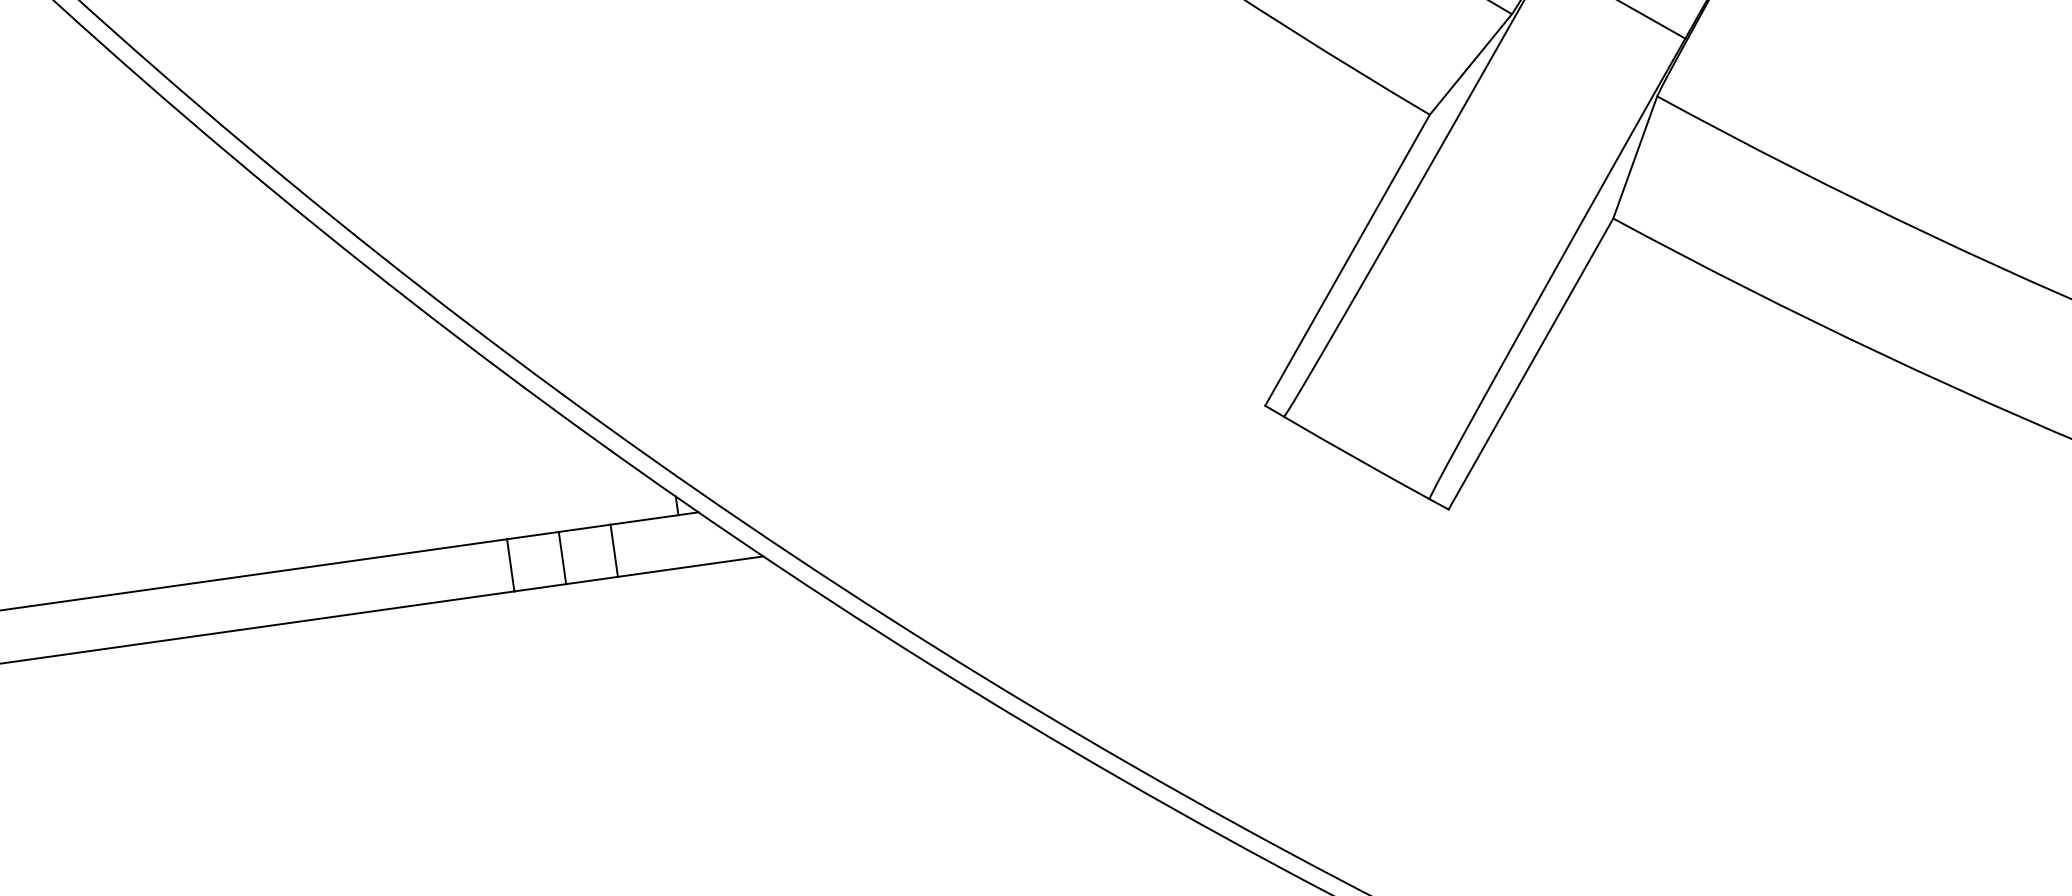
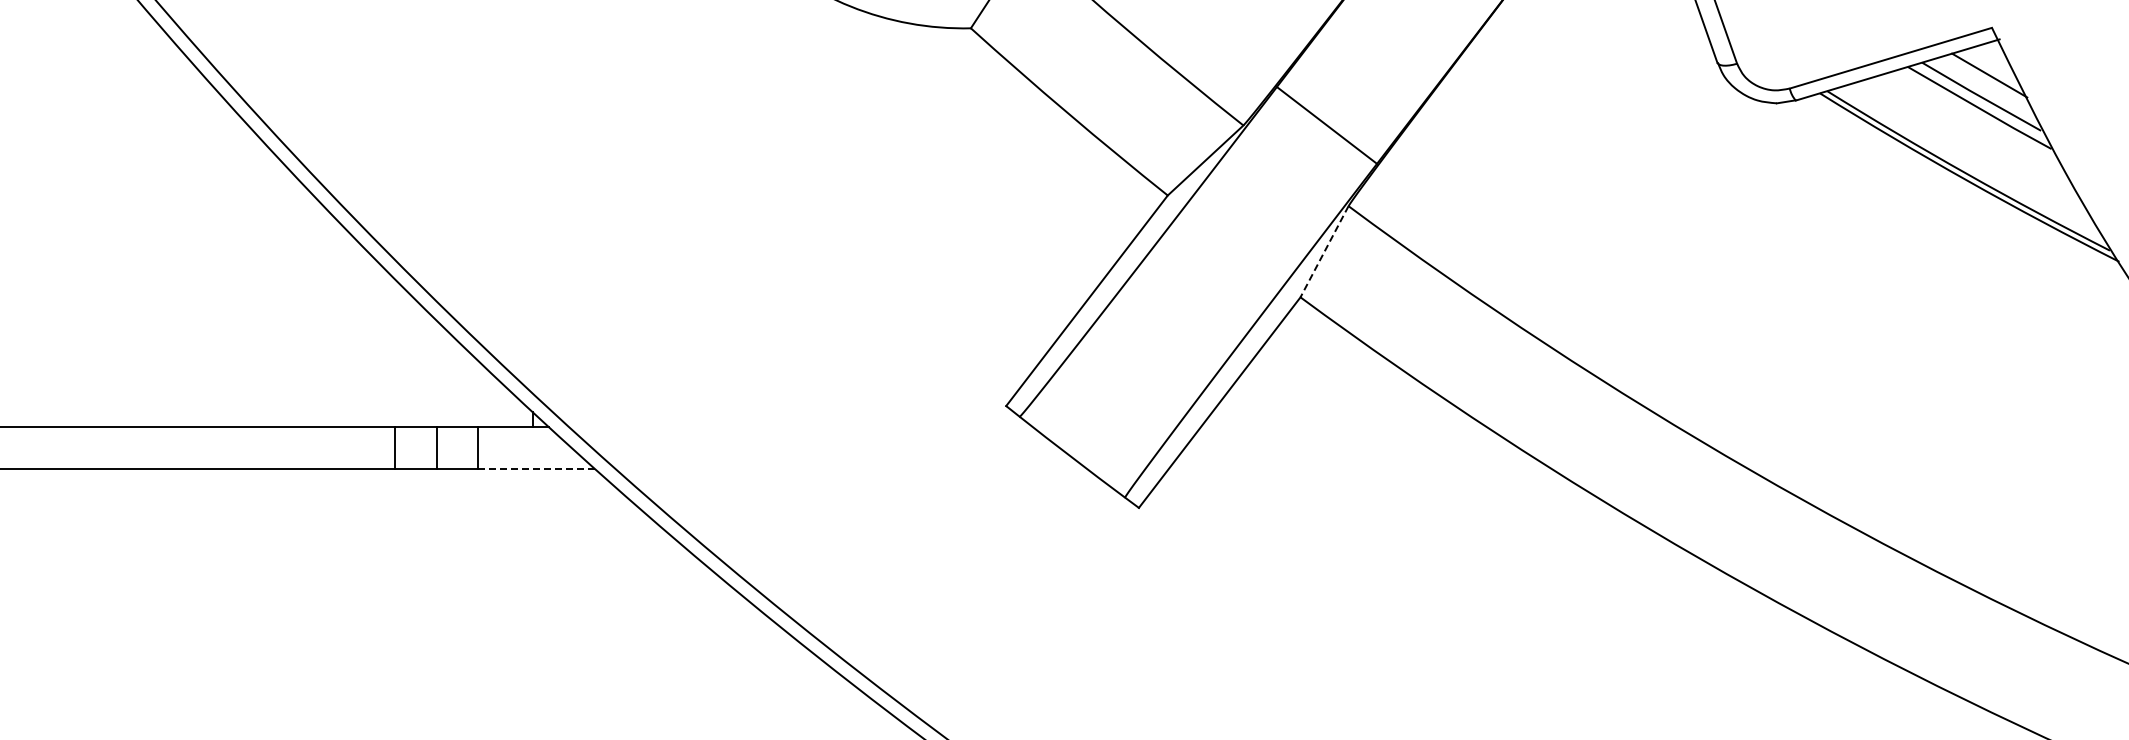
line: (1635, 157) -> (1324, 251), solid -> dashed
line: (690, 567) -> (536, 469), solid -> dashed

